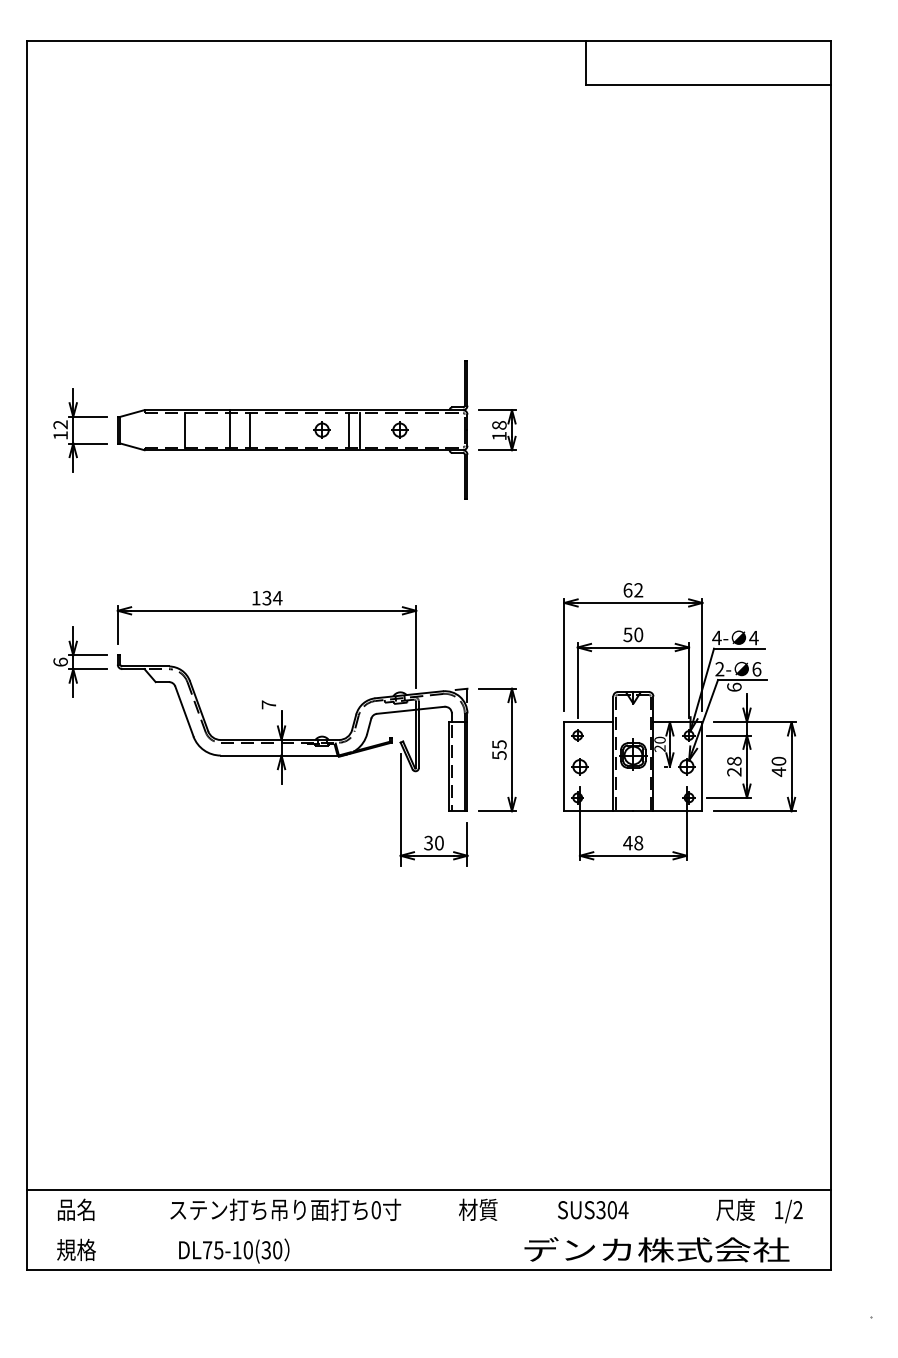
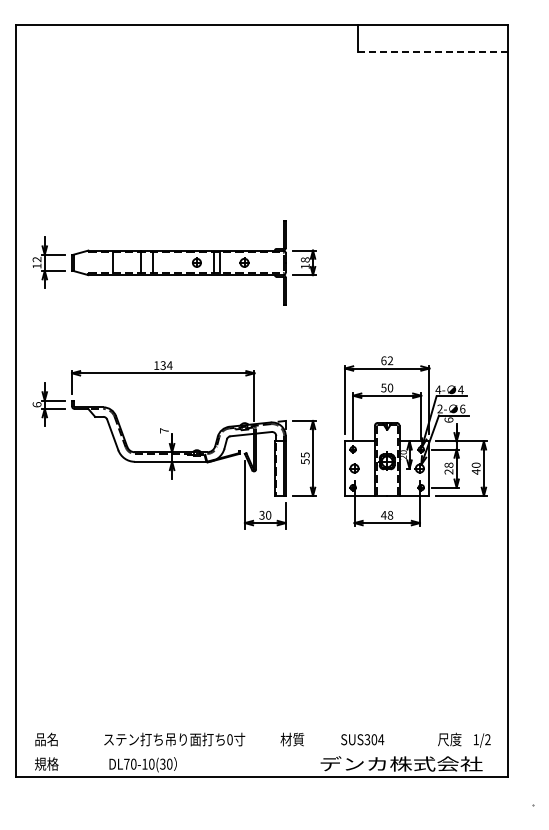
line: (709, 86) -> (433, 52), solid -> dashed
line: (429, 1190) -> (262, 727), removed
text: (218, 1249) -> (133, 763), DL75-10(30 -> DL70-10(30

